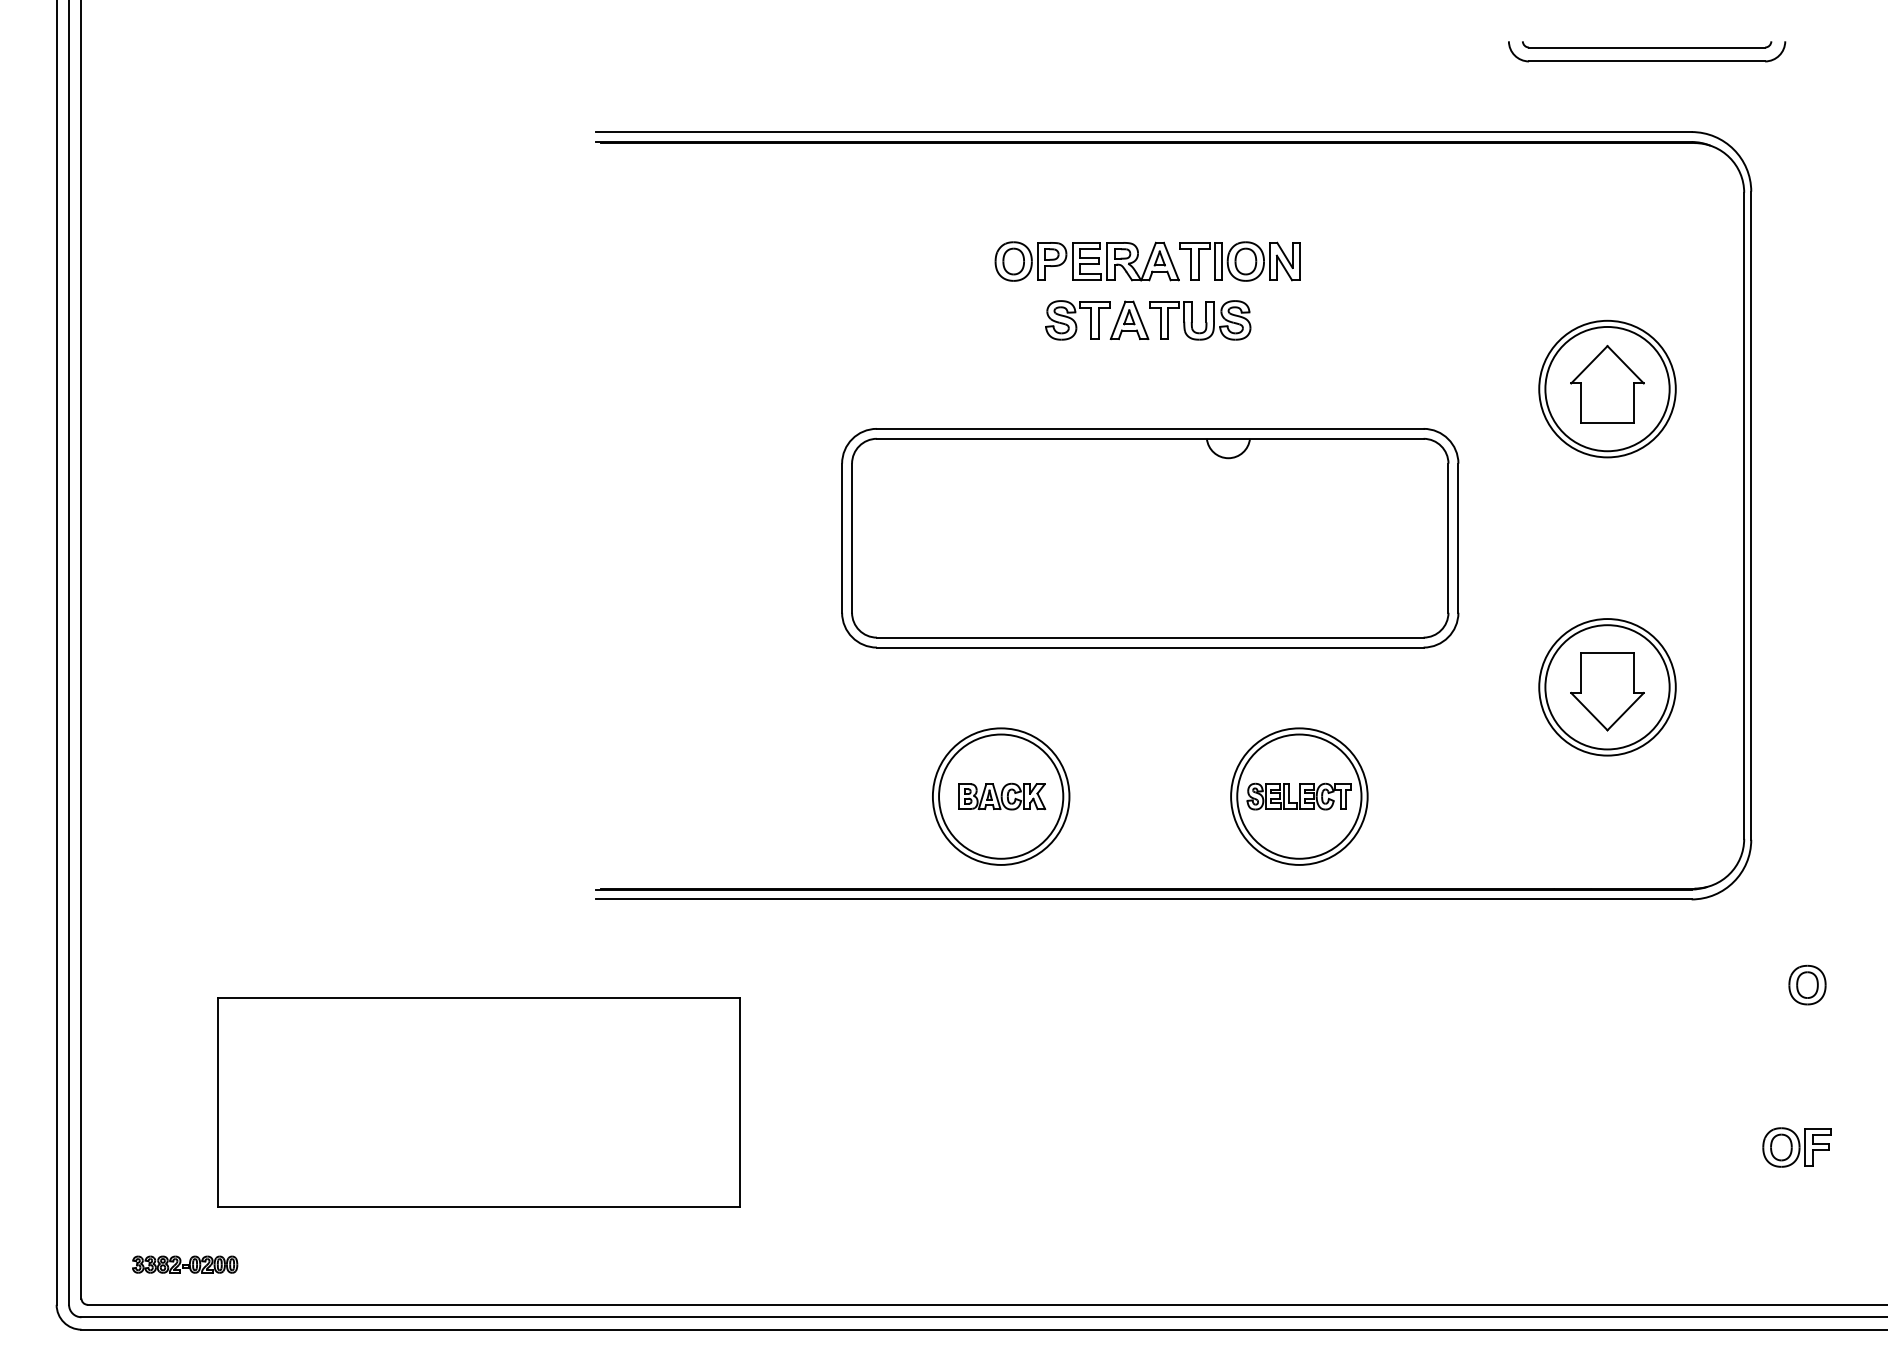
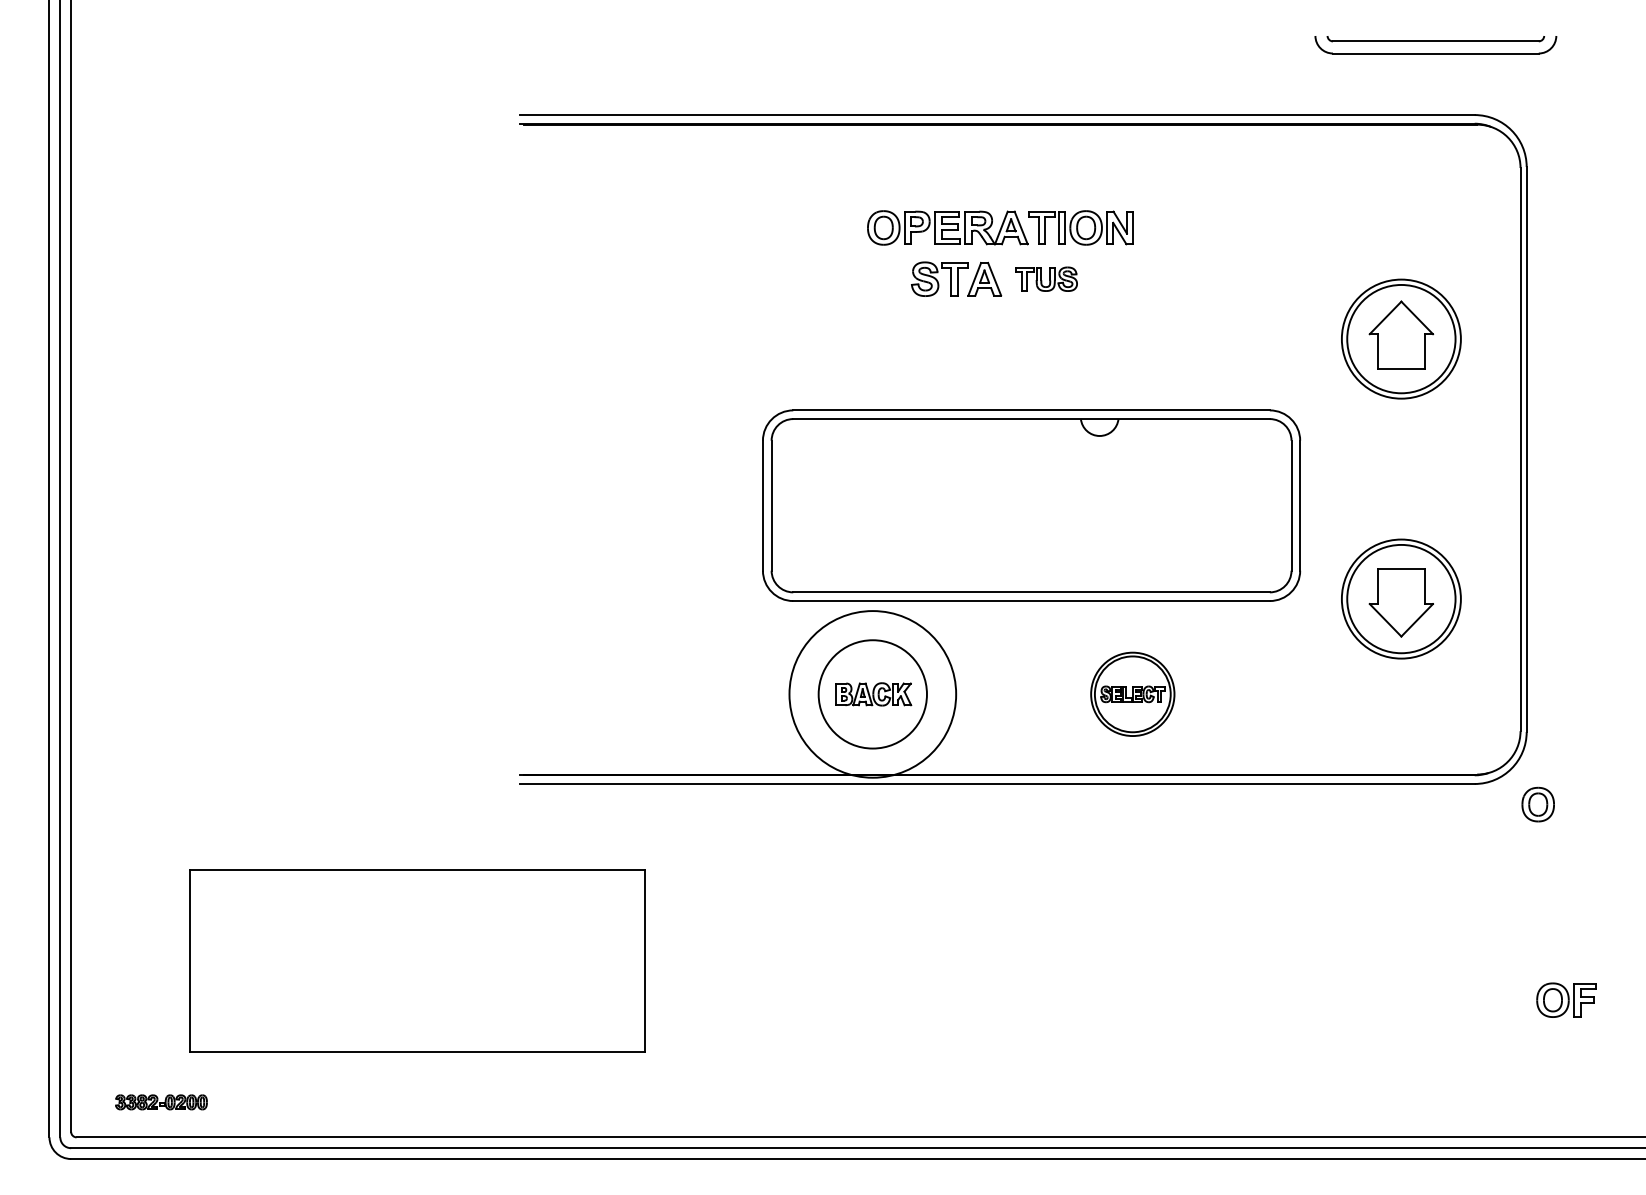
part: (1200, 320) -> (1046, 279), size x0.7
part: (1150, 538) -> (1031, 505), moved
circle: (1000, 796) -> (872, 694), size x1.4
part: (1299, 796) -> (1132, 694), size x0.7
part: (1807, 984) -> (1538, 804), moved

